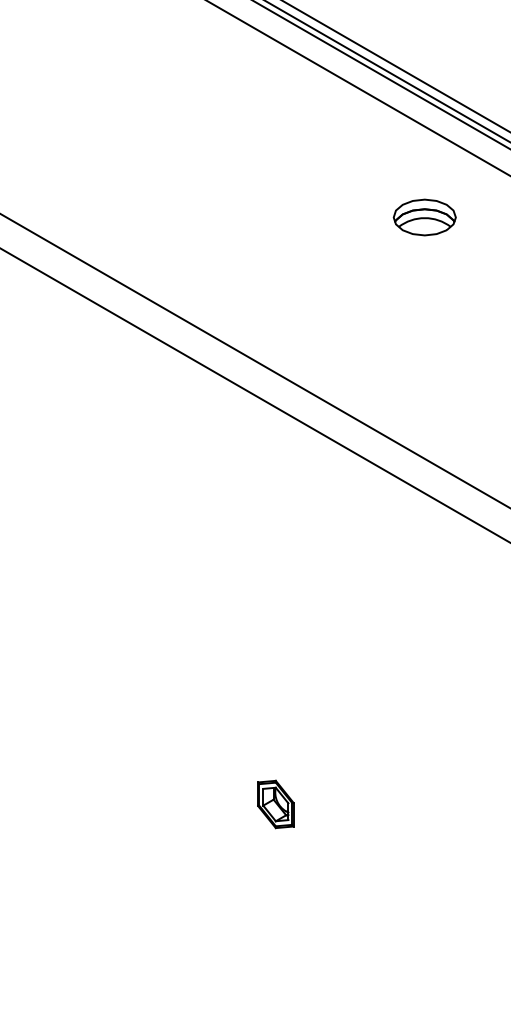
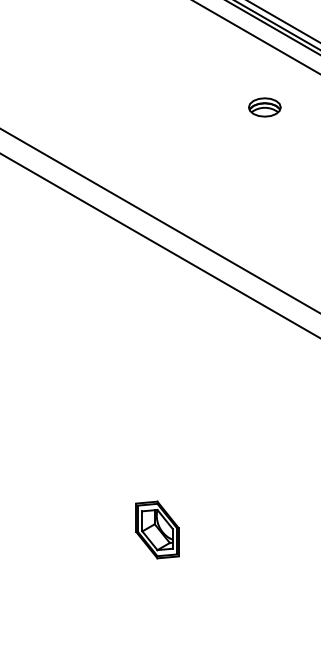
part: (425, 216) -> (265, 106), size x0.71
part: (275, 804) -> (157, 530), size x1.67

